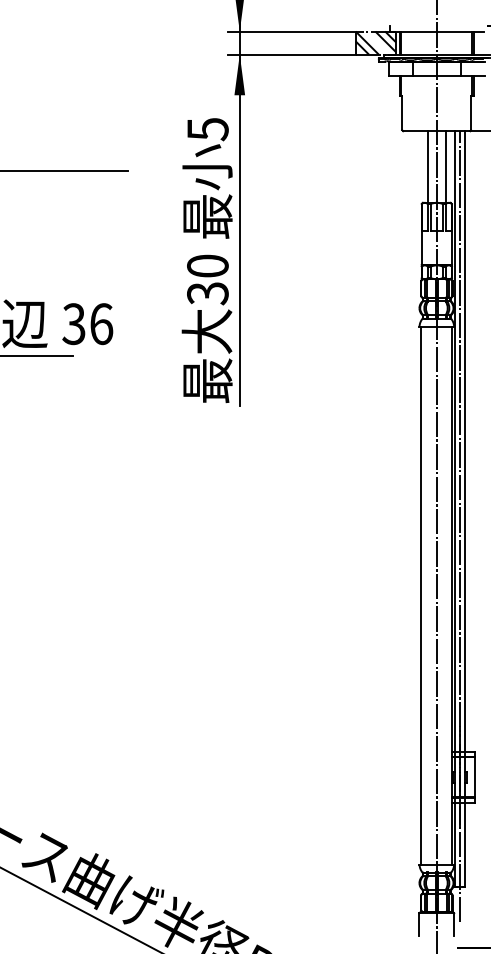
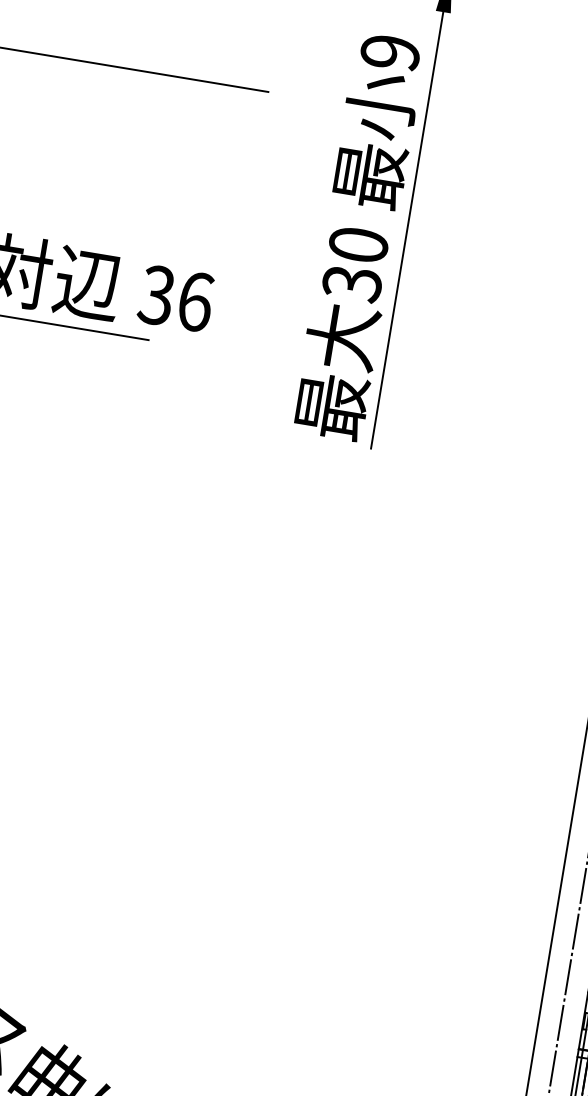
text: (207, 129) -> (389, 52), 5 -> 9

